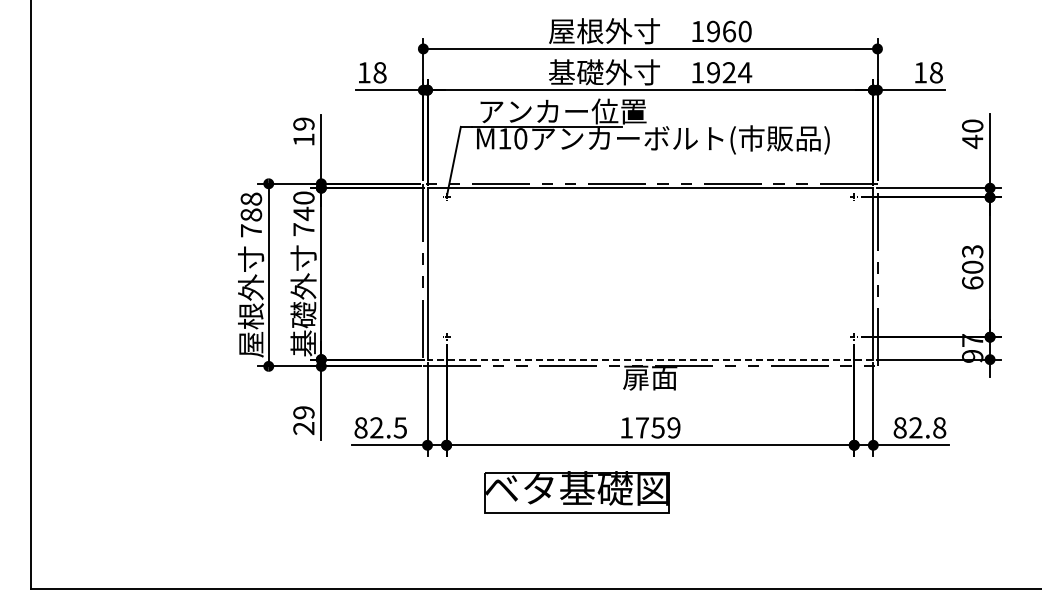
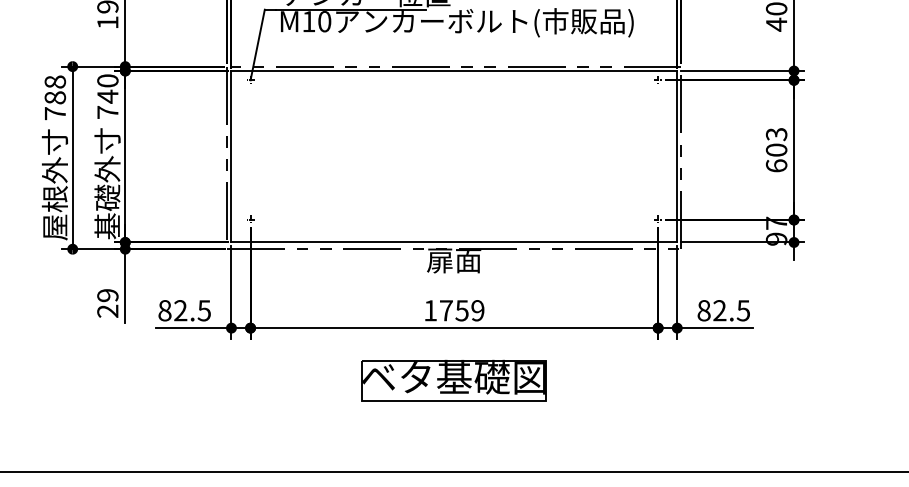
line: (650, 359) -> (454, 242), dashed -> solid
text: (939, 427) -> (743, 310), 82.8 -> 82.5
part: (576, 492) -> (453, 381), moved

